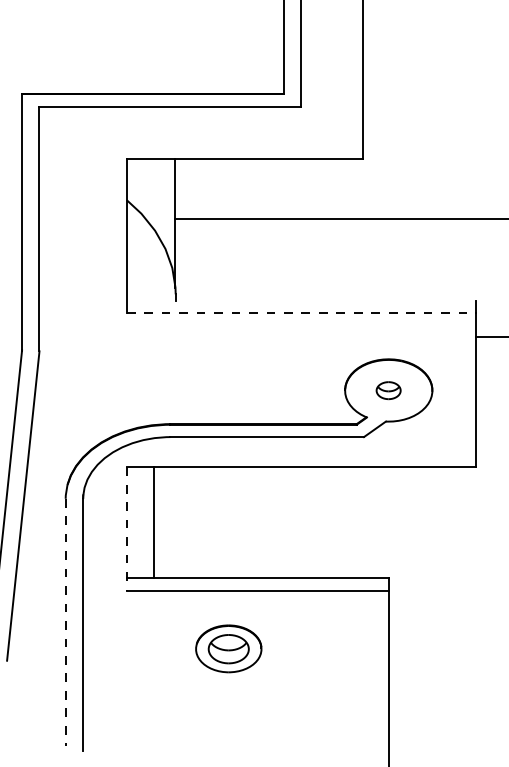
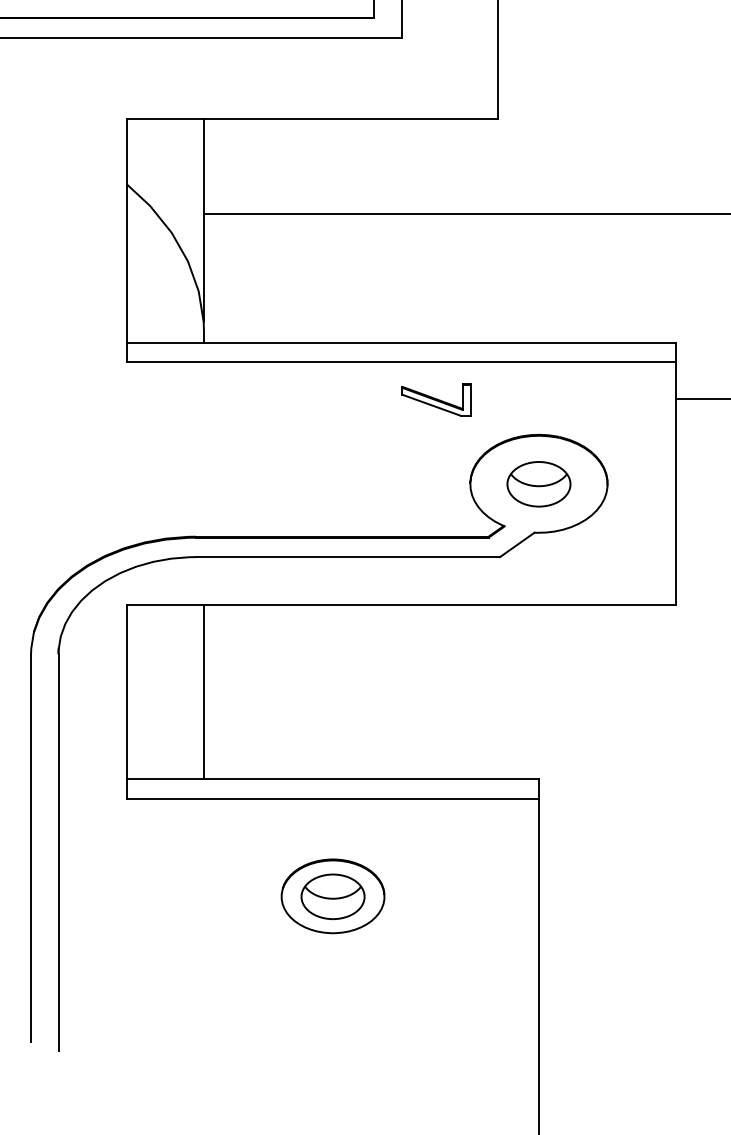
line: (301, 300) -> (401, 342), added
line: (301, 312) -> (401, 361), dashed -> solid
part: (322, 337) -> (434, 400), added
part: (388, 390) -> (538, 483), size x1.67
line: (153, 522) -> (203, 691), moved
line: (126, 529) -> (126, 702), dashed -> solid
line: (65, 622) -> (30, 848), dashed -> solid
part: (228, 648) -> (332, 895), moved

